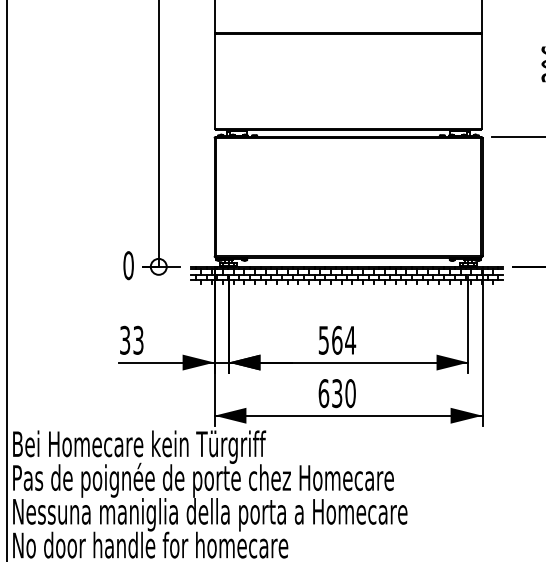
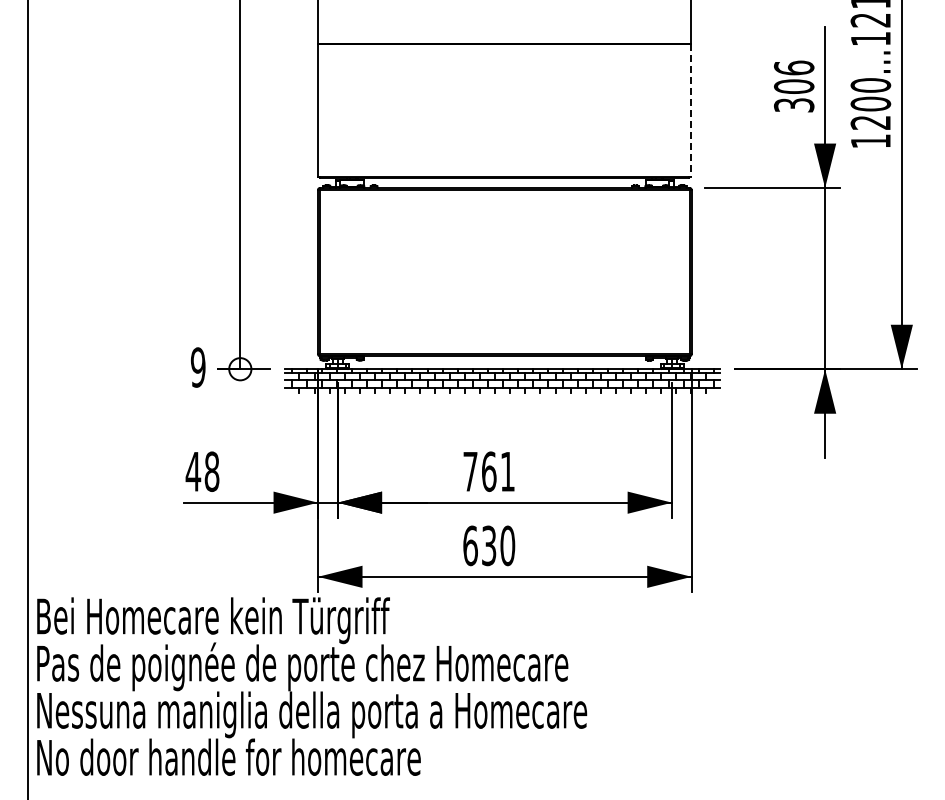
line: (482, 82) -> (691, 111), solid -> dashed
text: (128, 265) -> (197, 367), 0 -> 9
text: (131, 340) -> (202, 471), 33 -> 48
text: (337, 340) -> (489, 471), 564 -> 761

